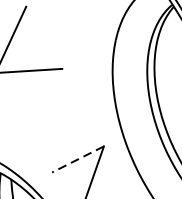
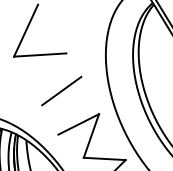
line: (56, 116) -> (61, 90), added
line: (77, 159) -> (78, 124), dashed -> solid

